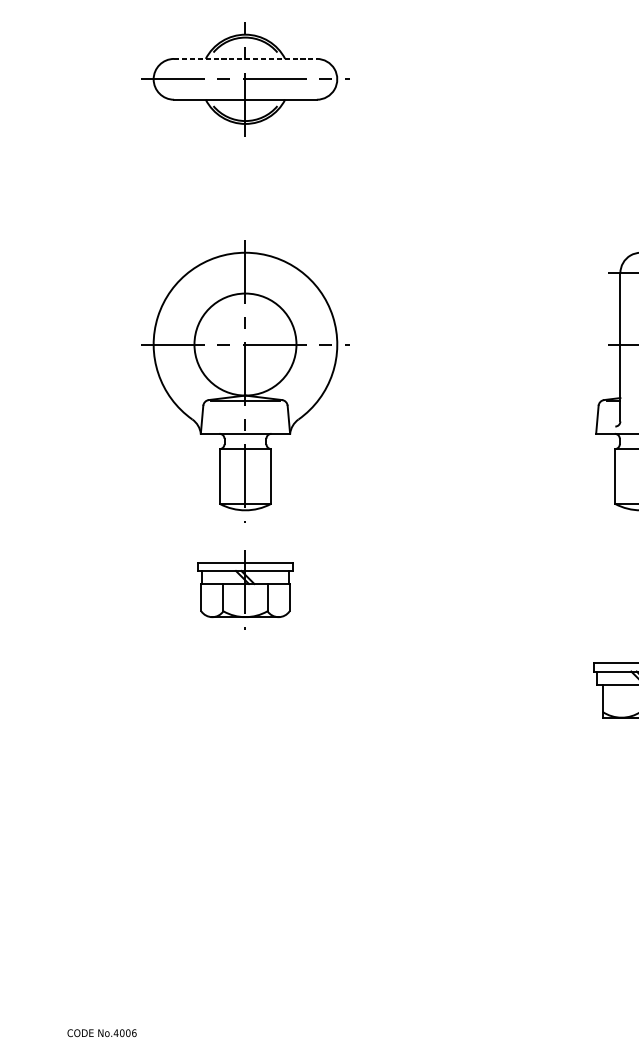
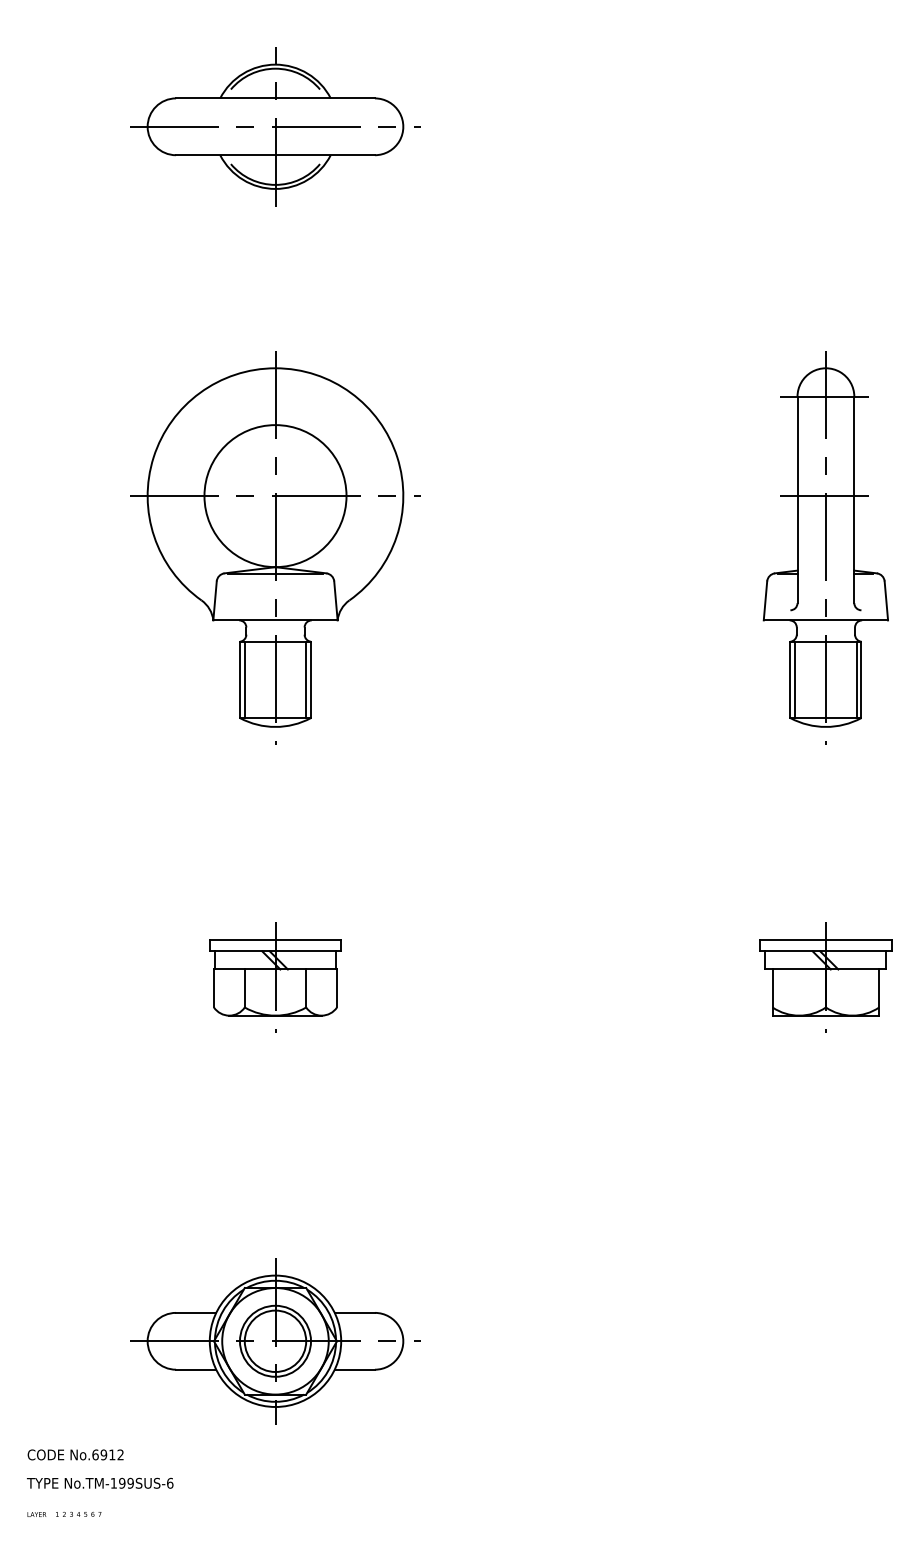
line: (246, 58) -> (276, 98), dashed -> solid
line: (223, 476) -> (244, 679), added
line: (267, 476) -> (306, 679), added
line: (618, 476) -> (795, 679), added
part: (245, 589) -> (275, 977), moved
part: (245, 951) -> (275, 1341), added
text: (125, 1032) -> (108, 1454), No.4006 -> No.6912

